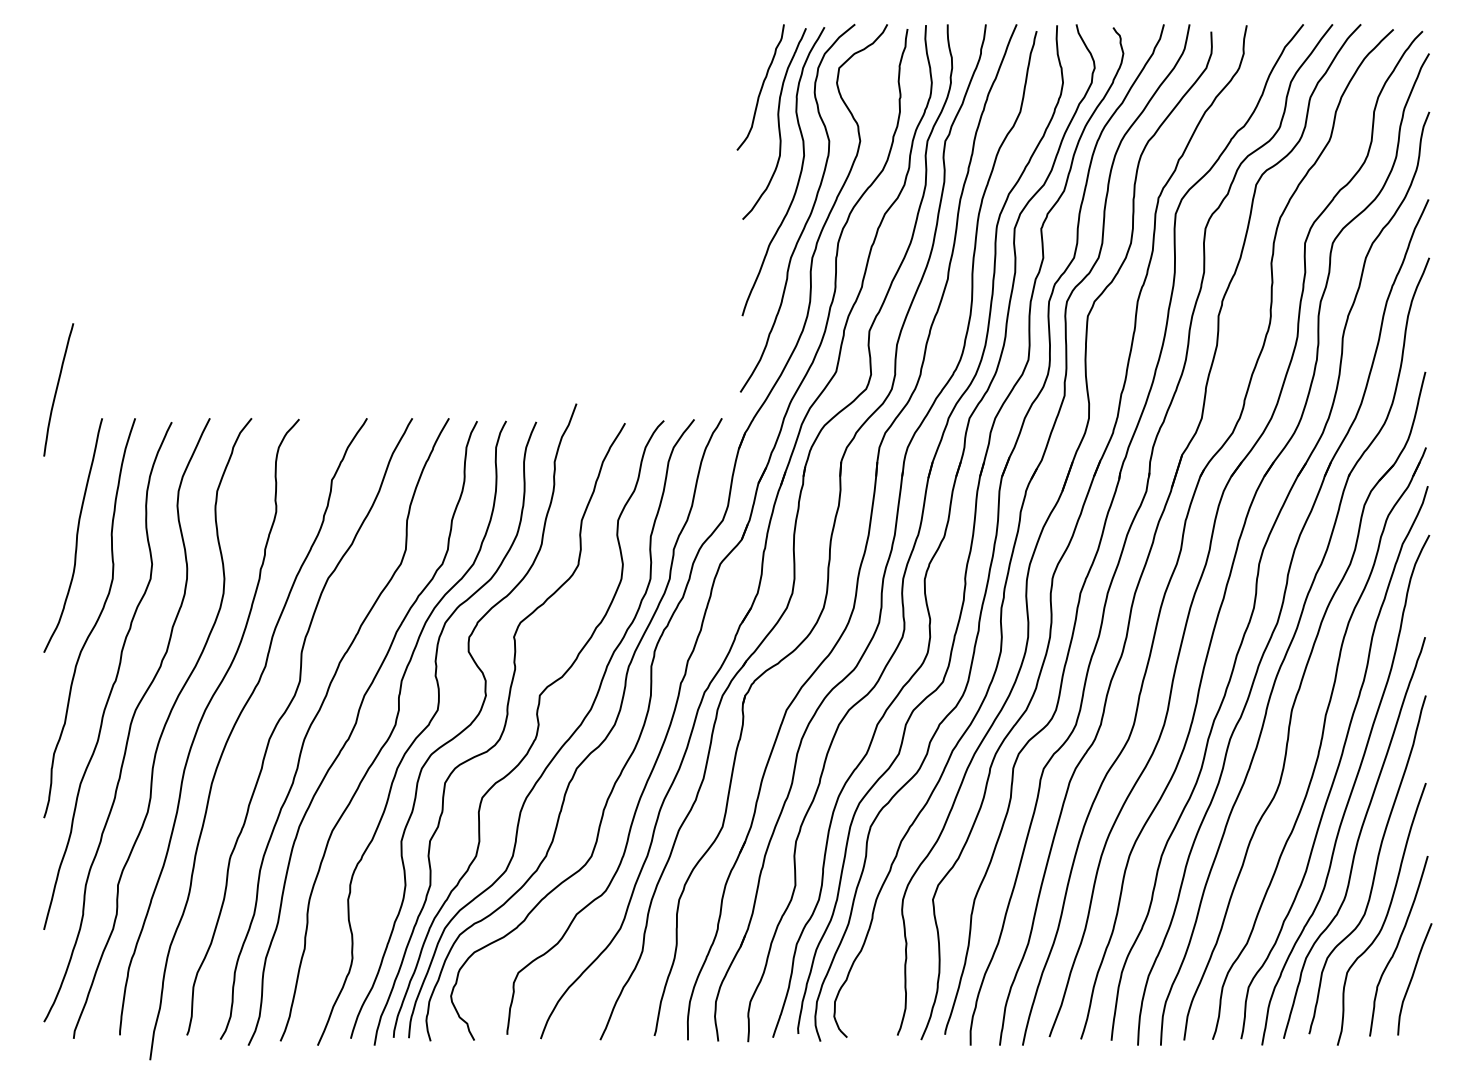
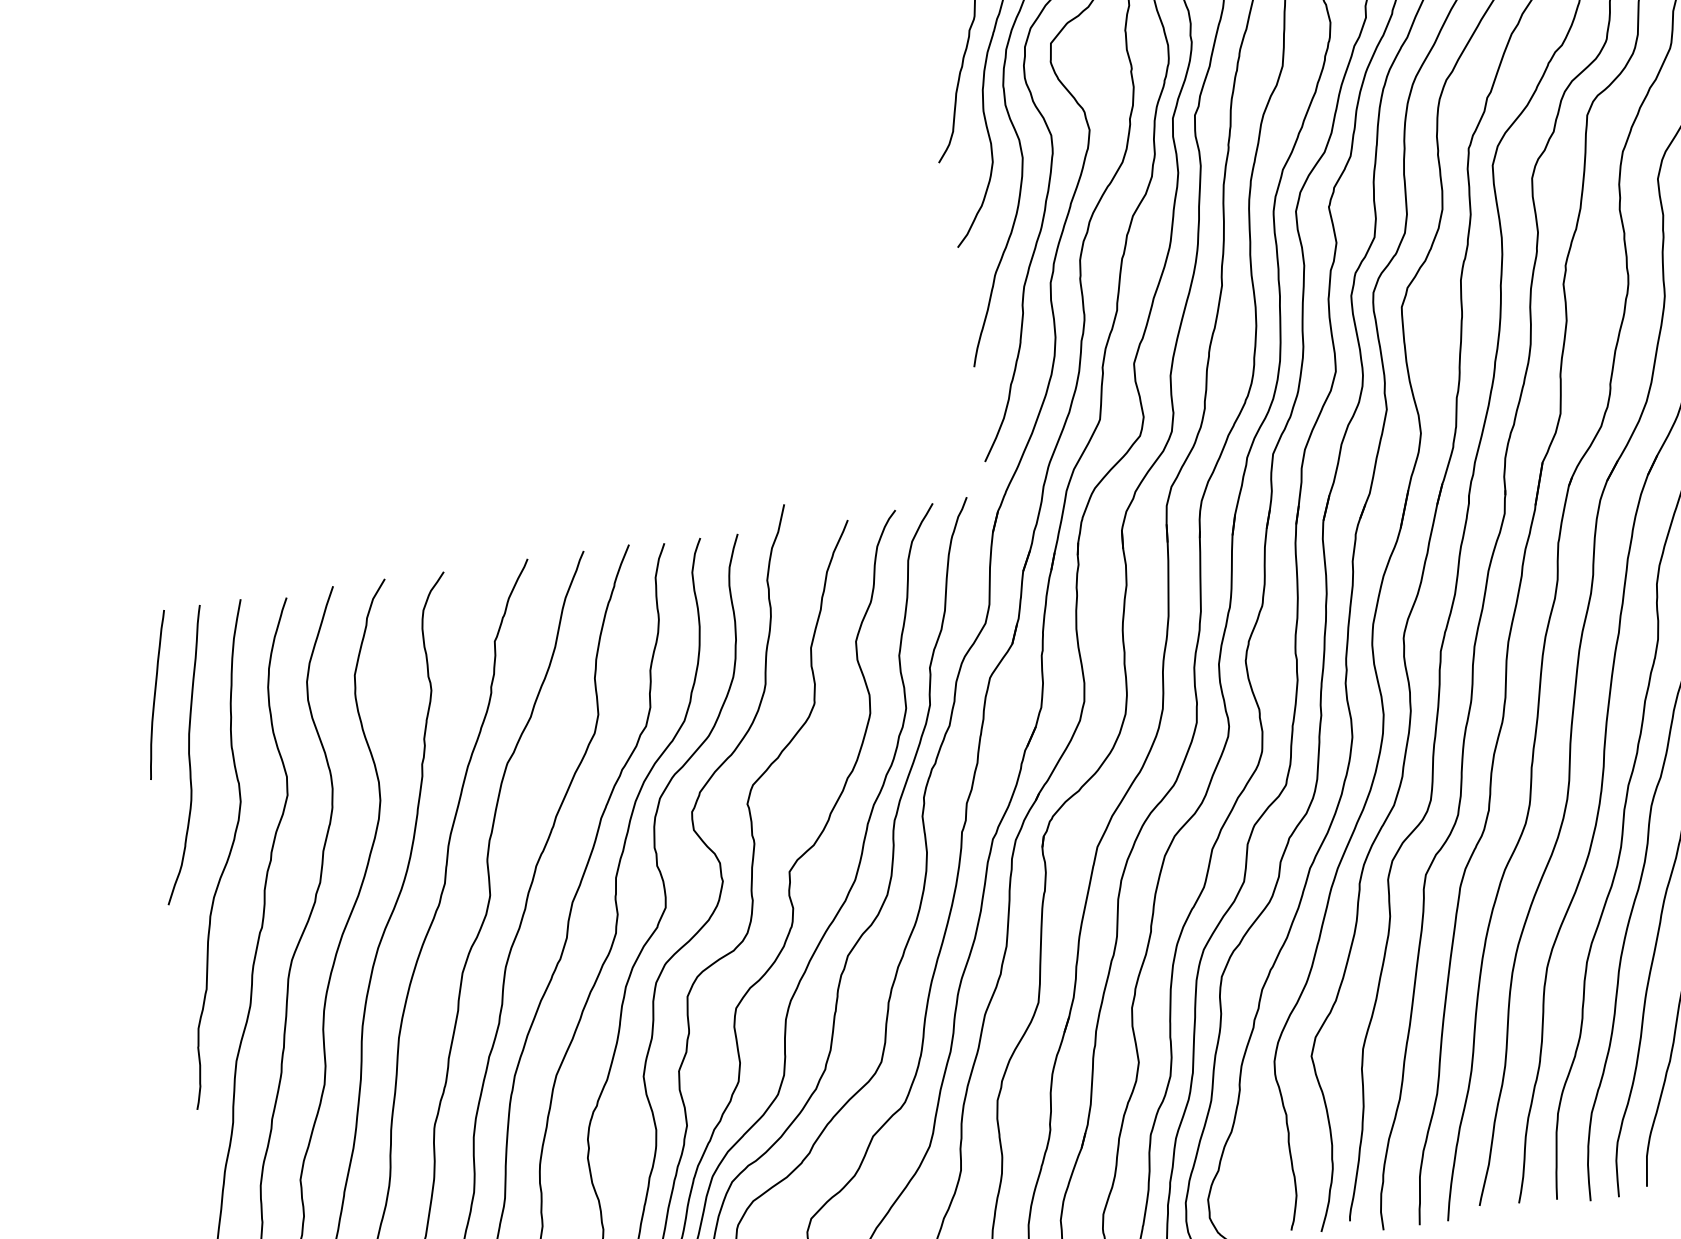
curve: (57, 389) -> (155, 694), moved

